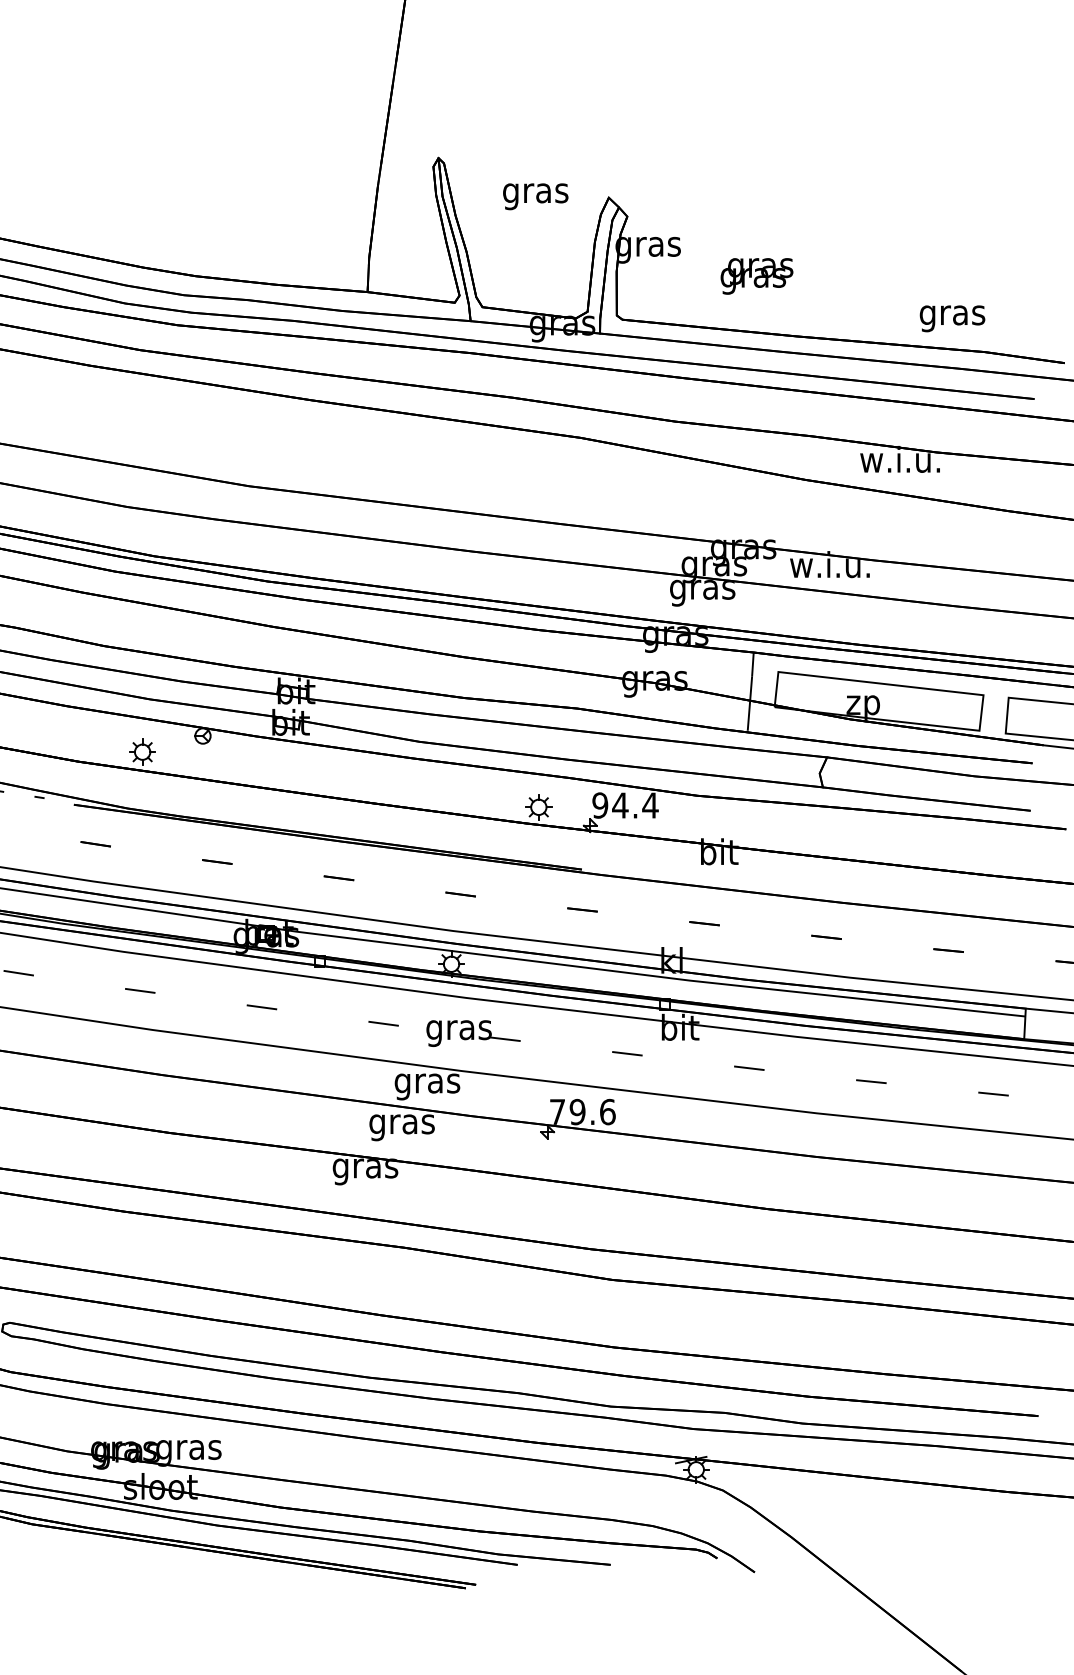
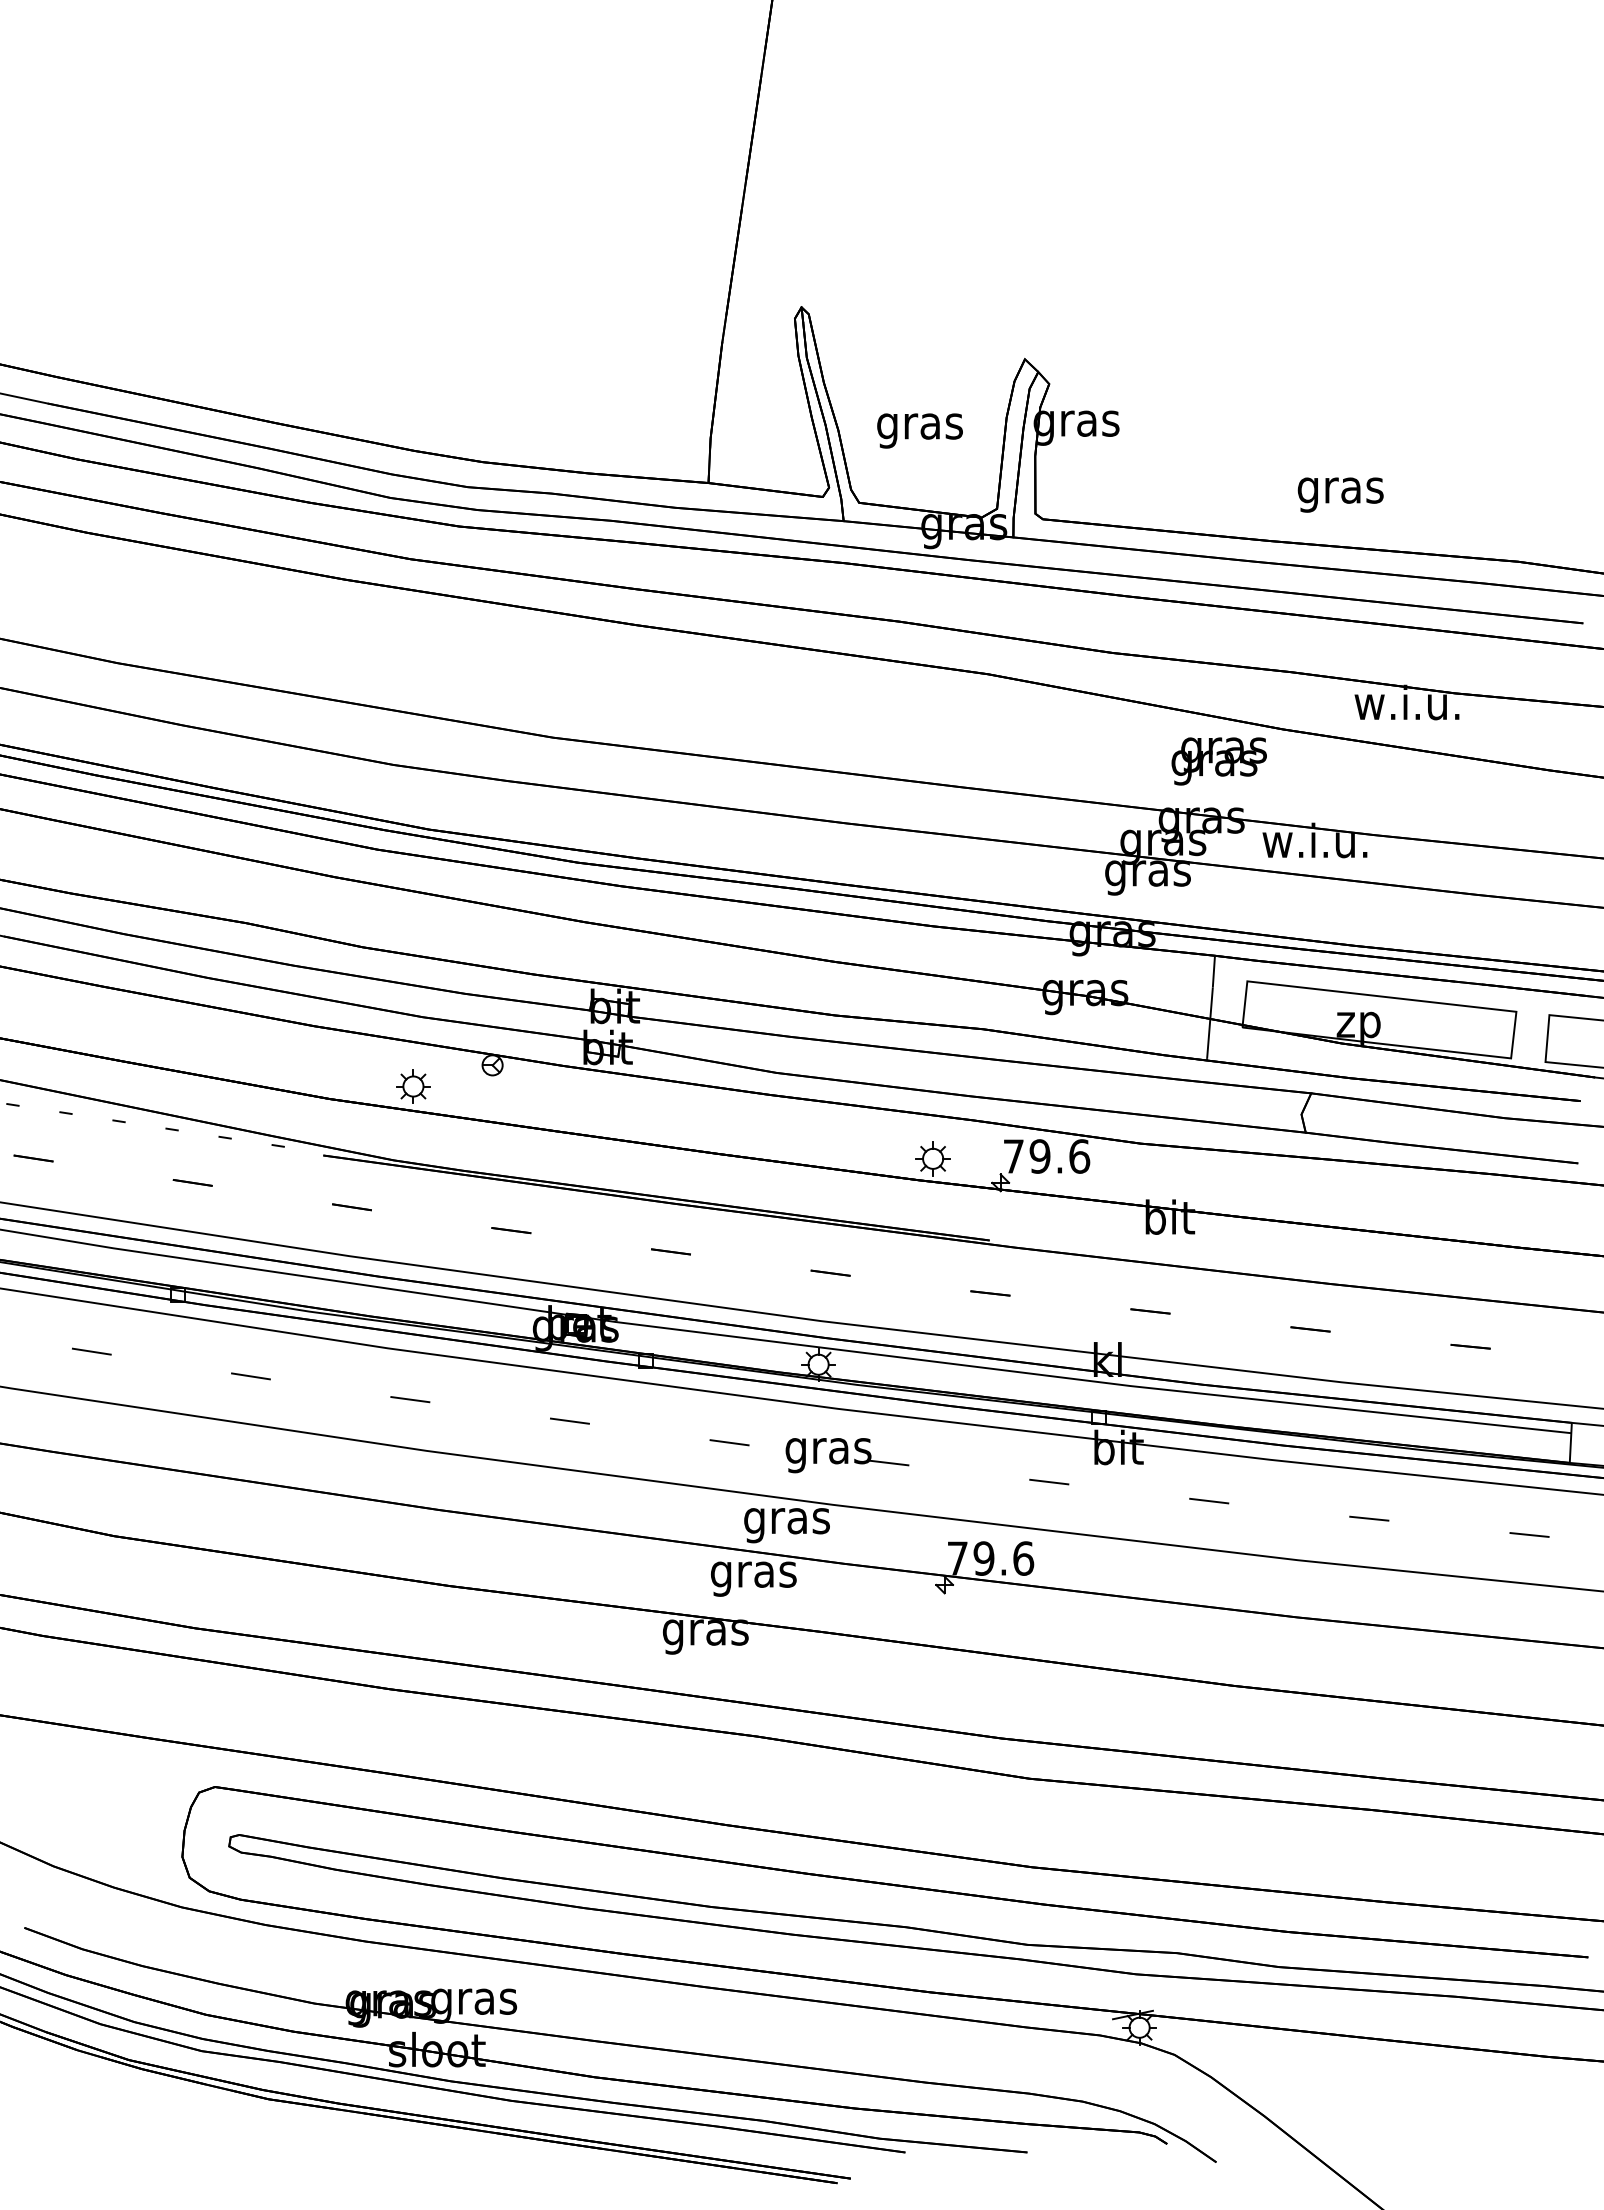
text: (535, 196) -> (919, 430), moved
text: (756, 276) -> (1218, 761), moved
text: (952, 318) -> (1340, 494), moved
text: (625, 805) -> (1046, 1156), 94.4 -> 79.6

